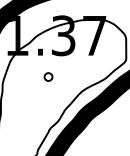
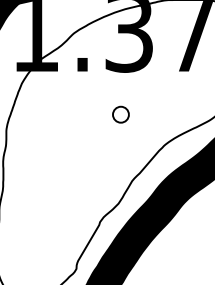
part: (48, 76) -> (120, 113), moved

